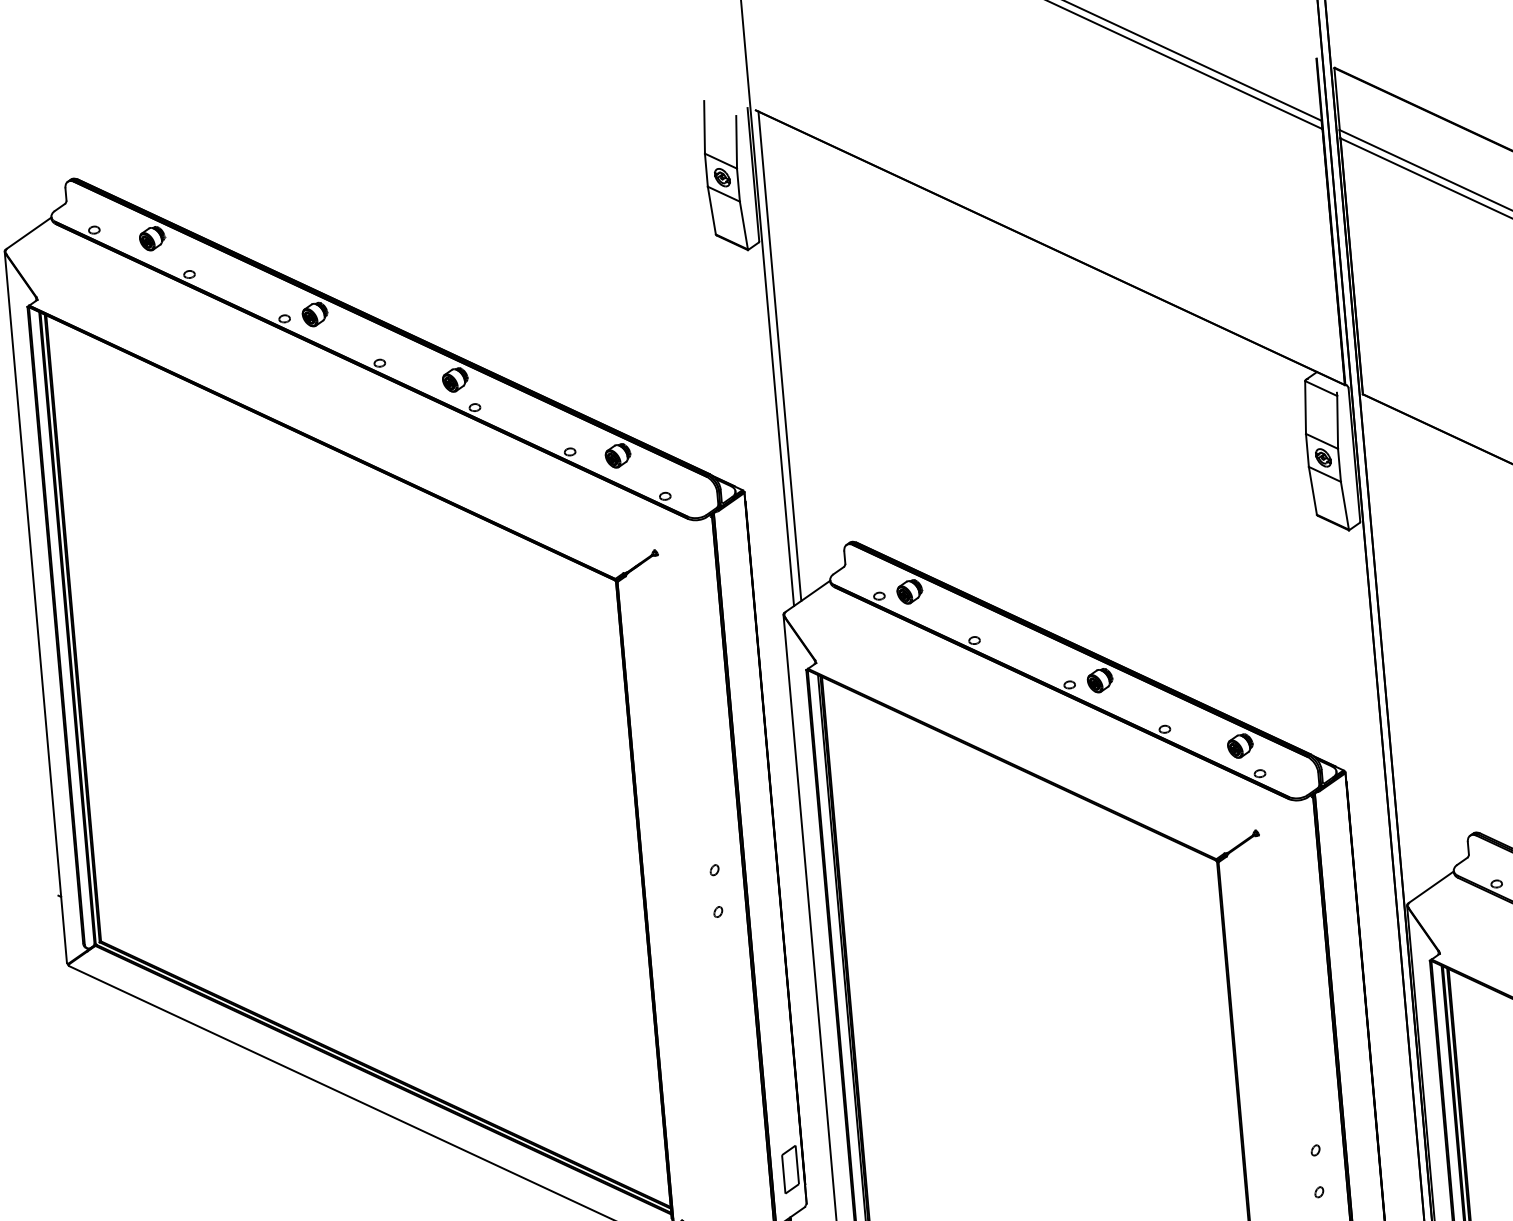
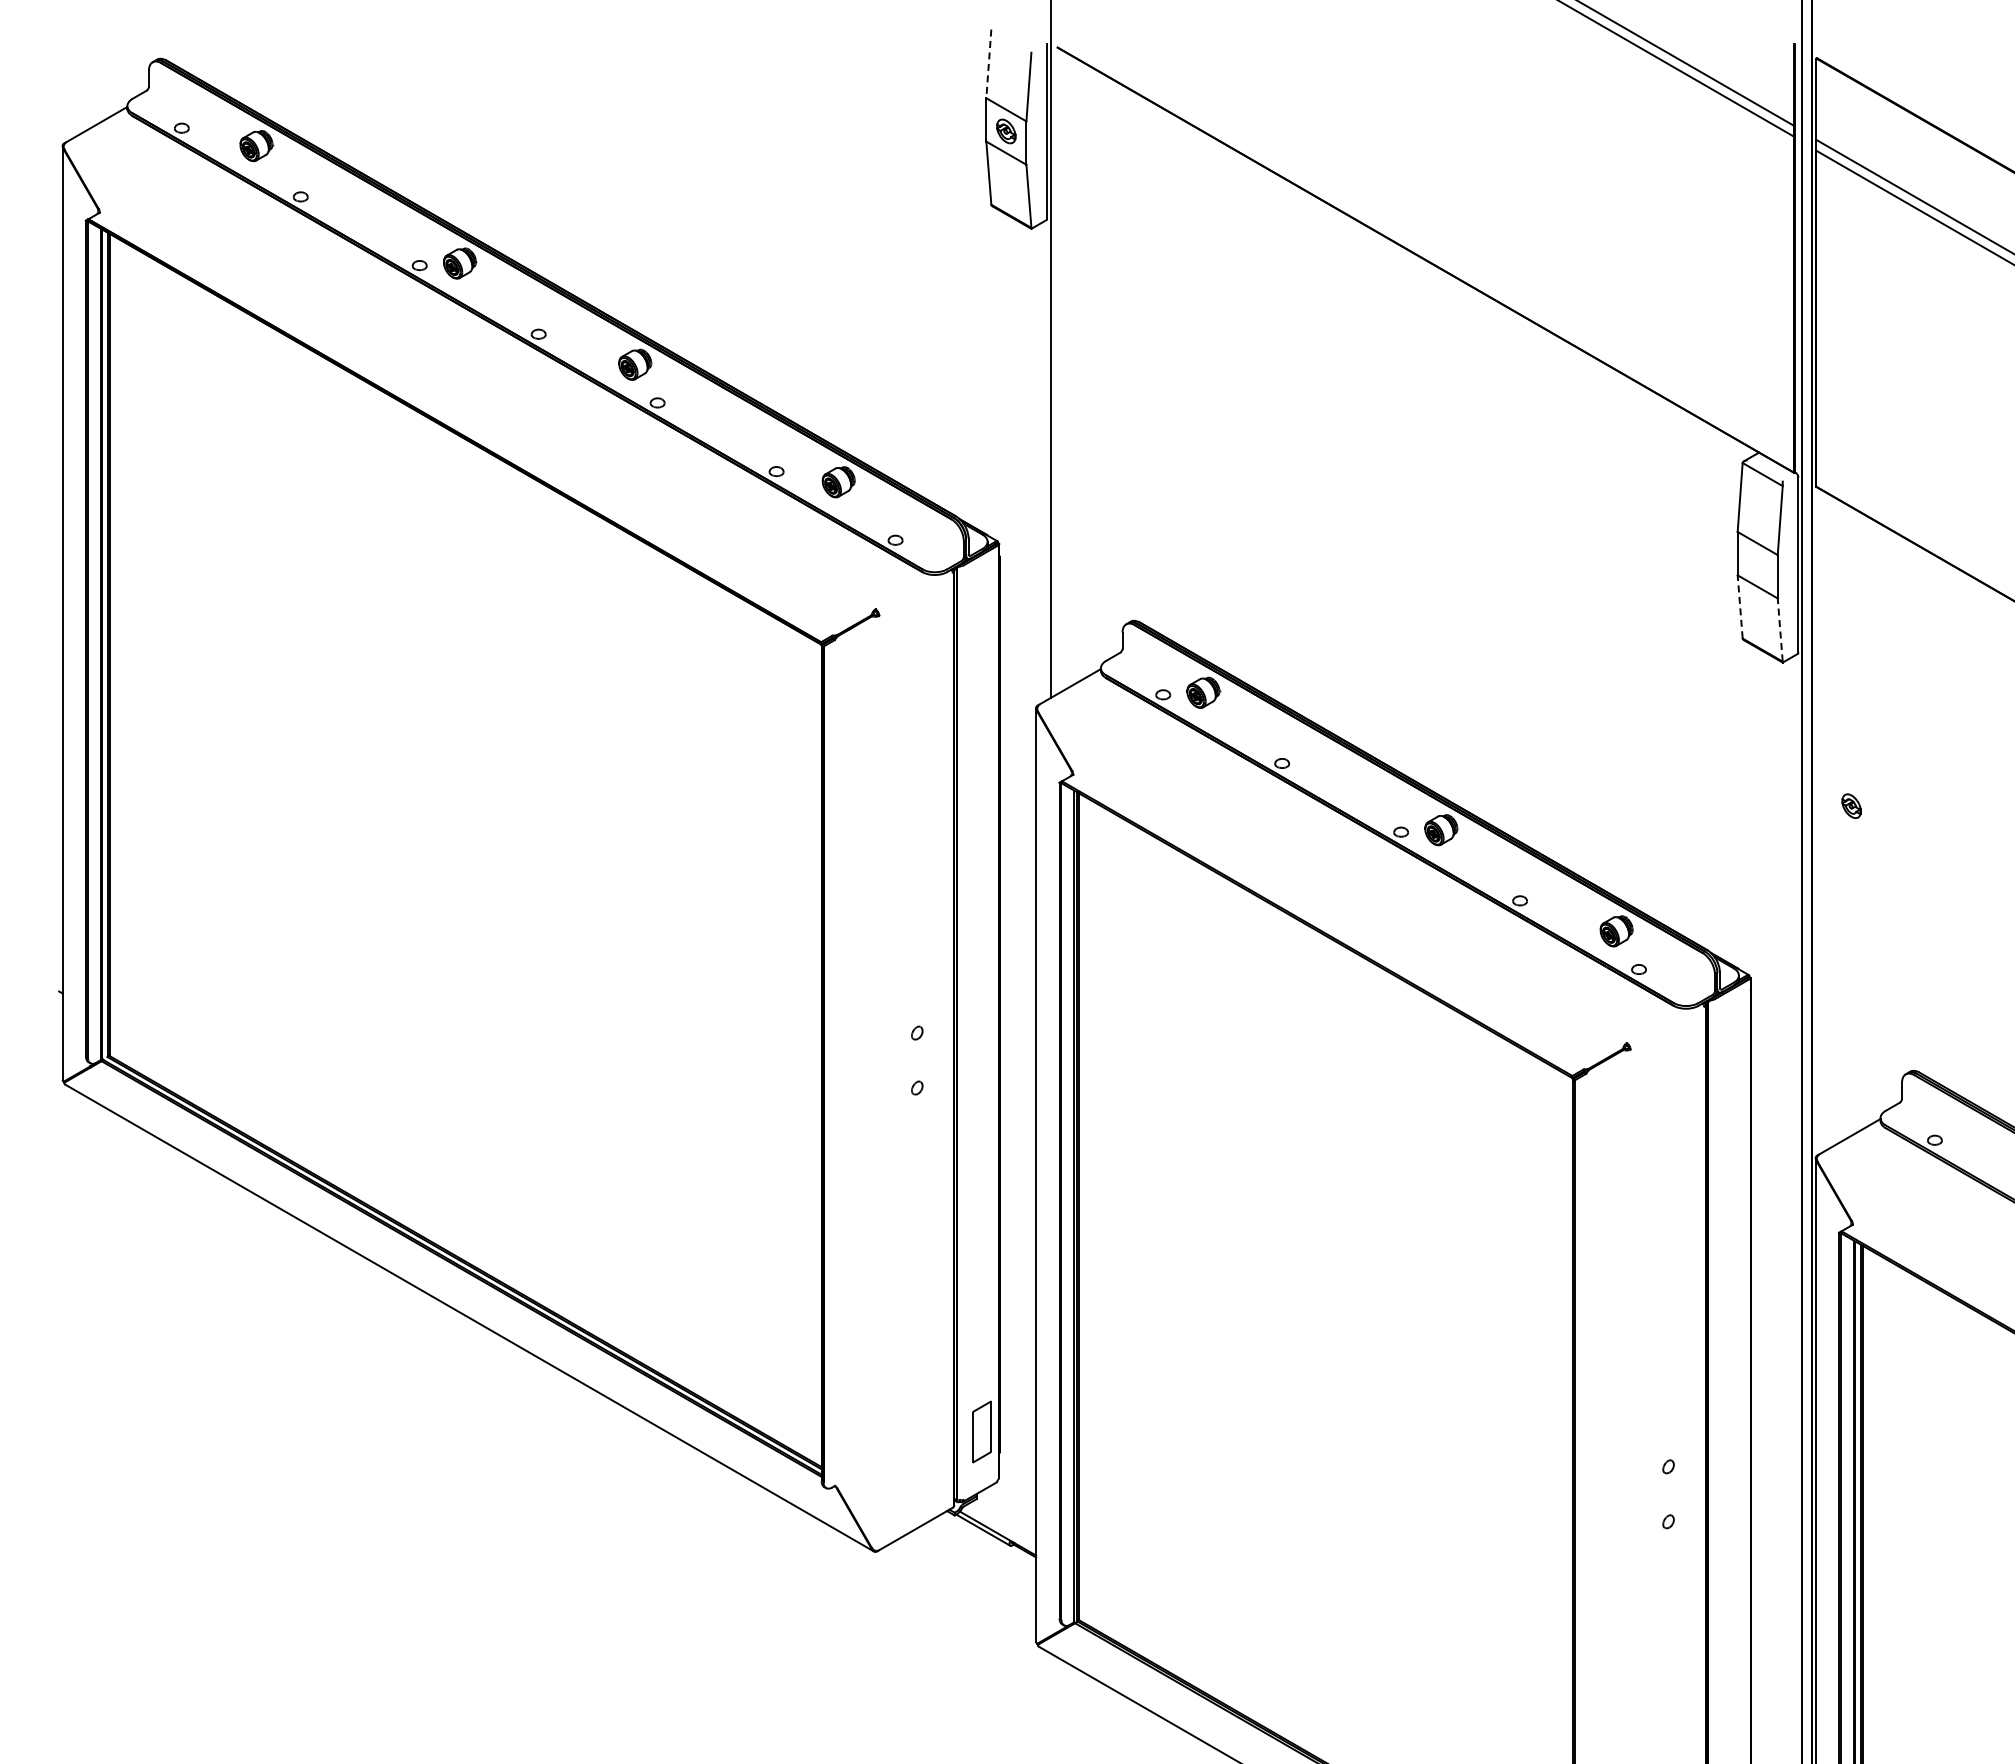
line: (704, 127) -> (988, 64), solid -> dashed
line: (779, 356) -> (1060, 370), removed
part: (1323, 457) -> (1851, 805), moved
line: (1313, 490) -> (1740, 606), solid -> dashed
line: (1345, 505) -> (1780, 629), solid -> dashed

